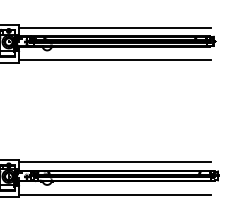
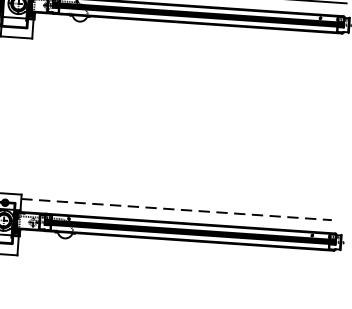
line: (114, 60) -> (187, 45), removed
line: (115, 162) -> (177, 209), solid -> dashed
line: (114, 194) -> (172, 261), removed

